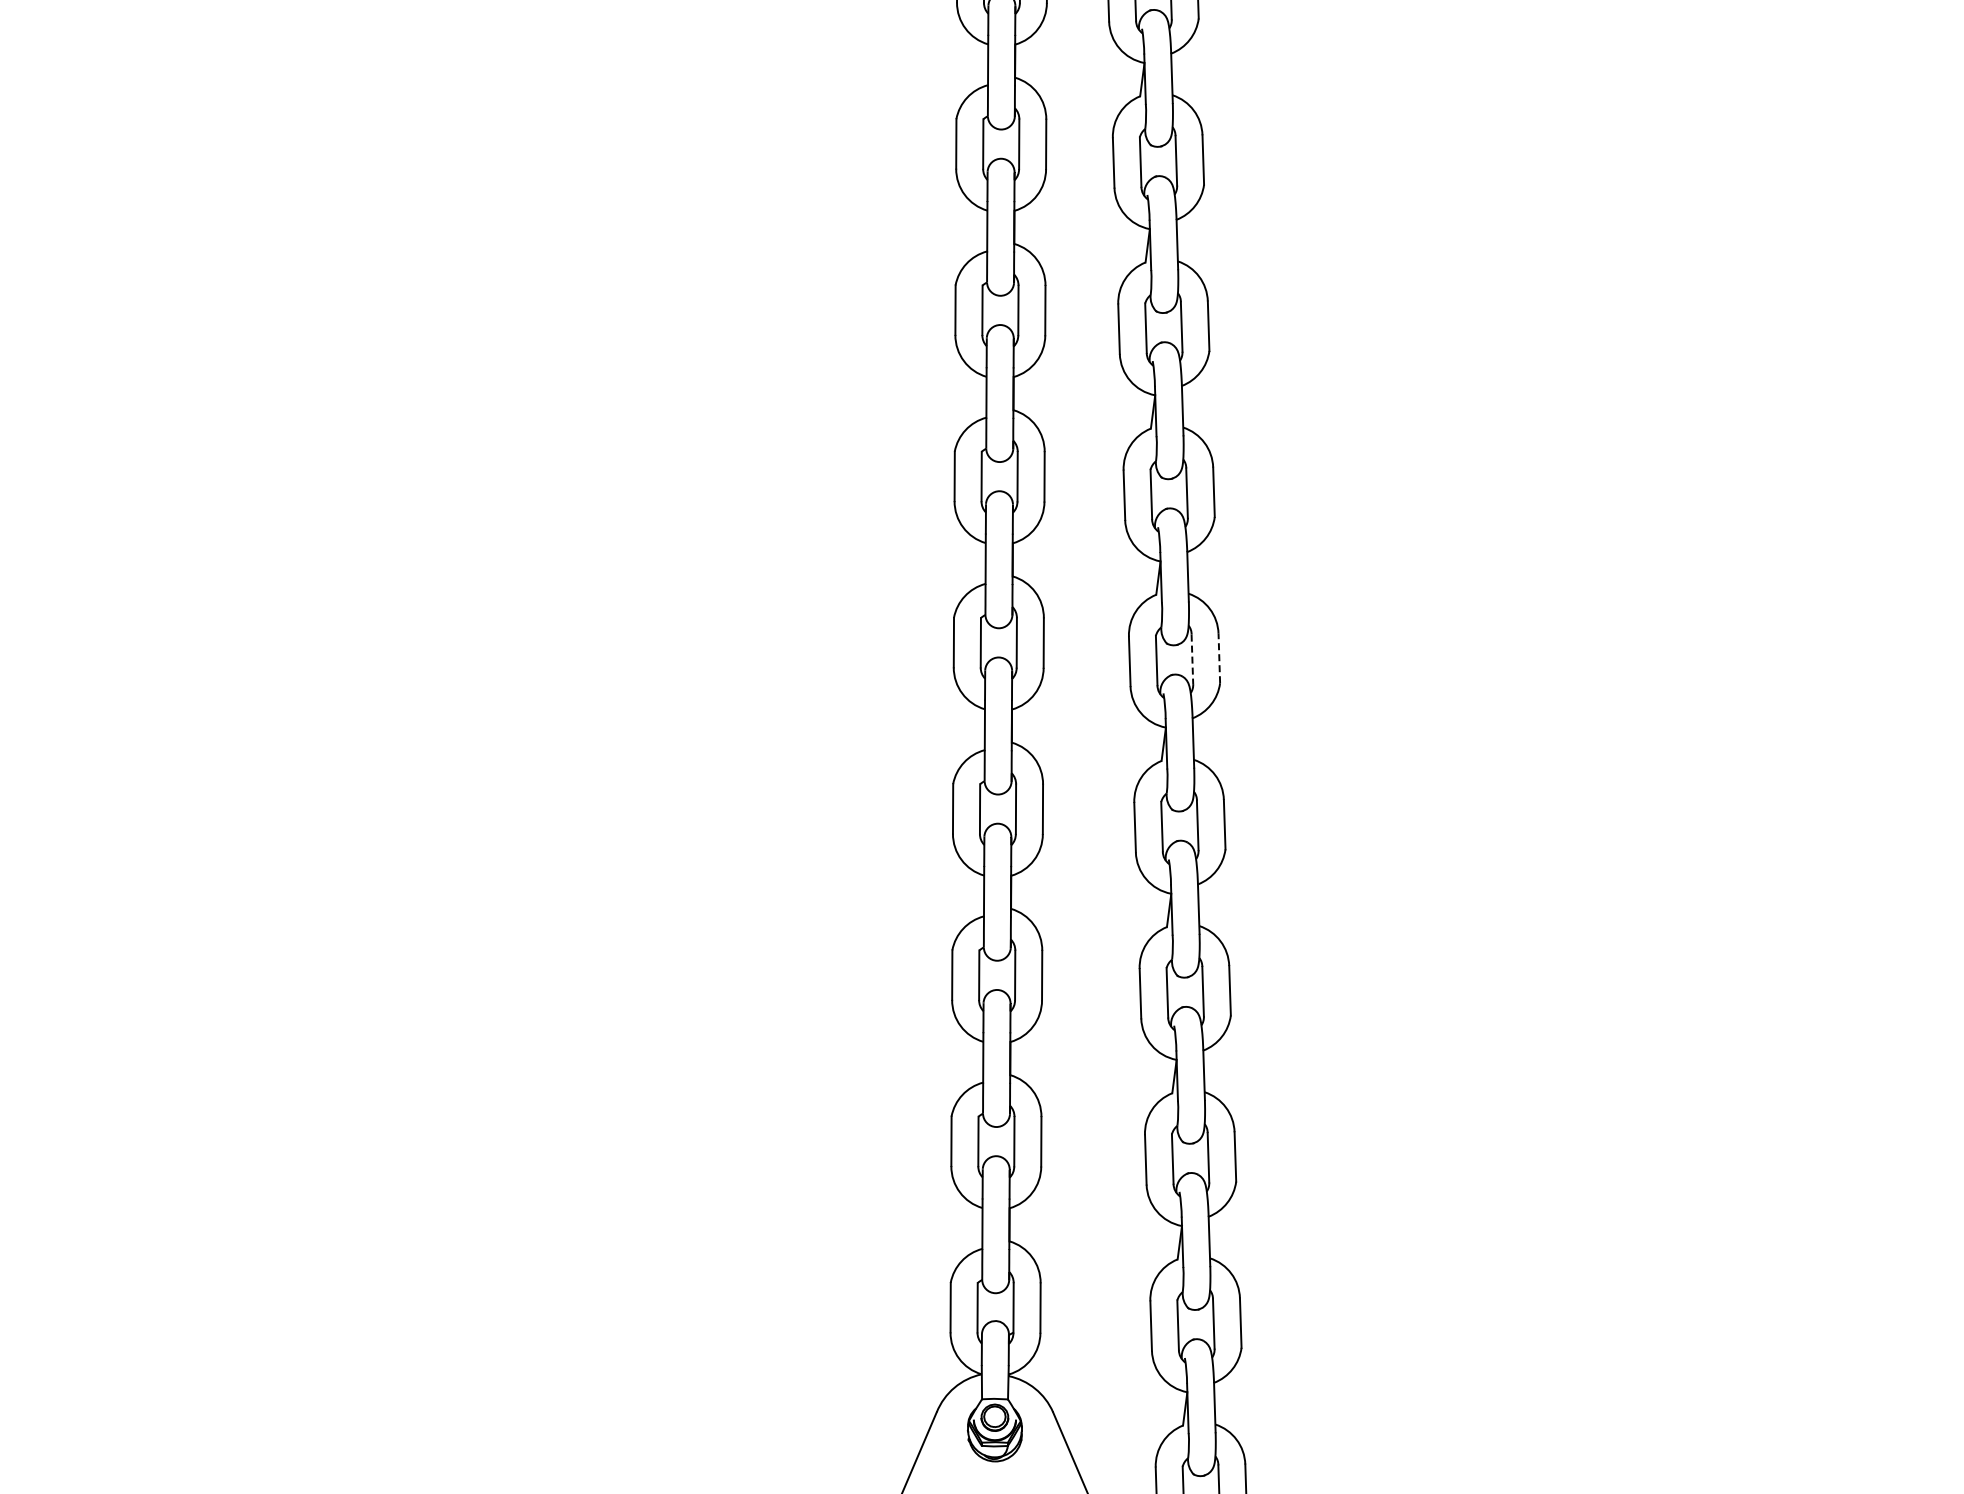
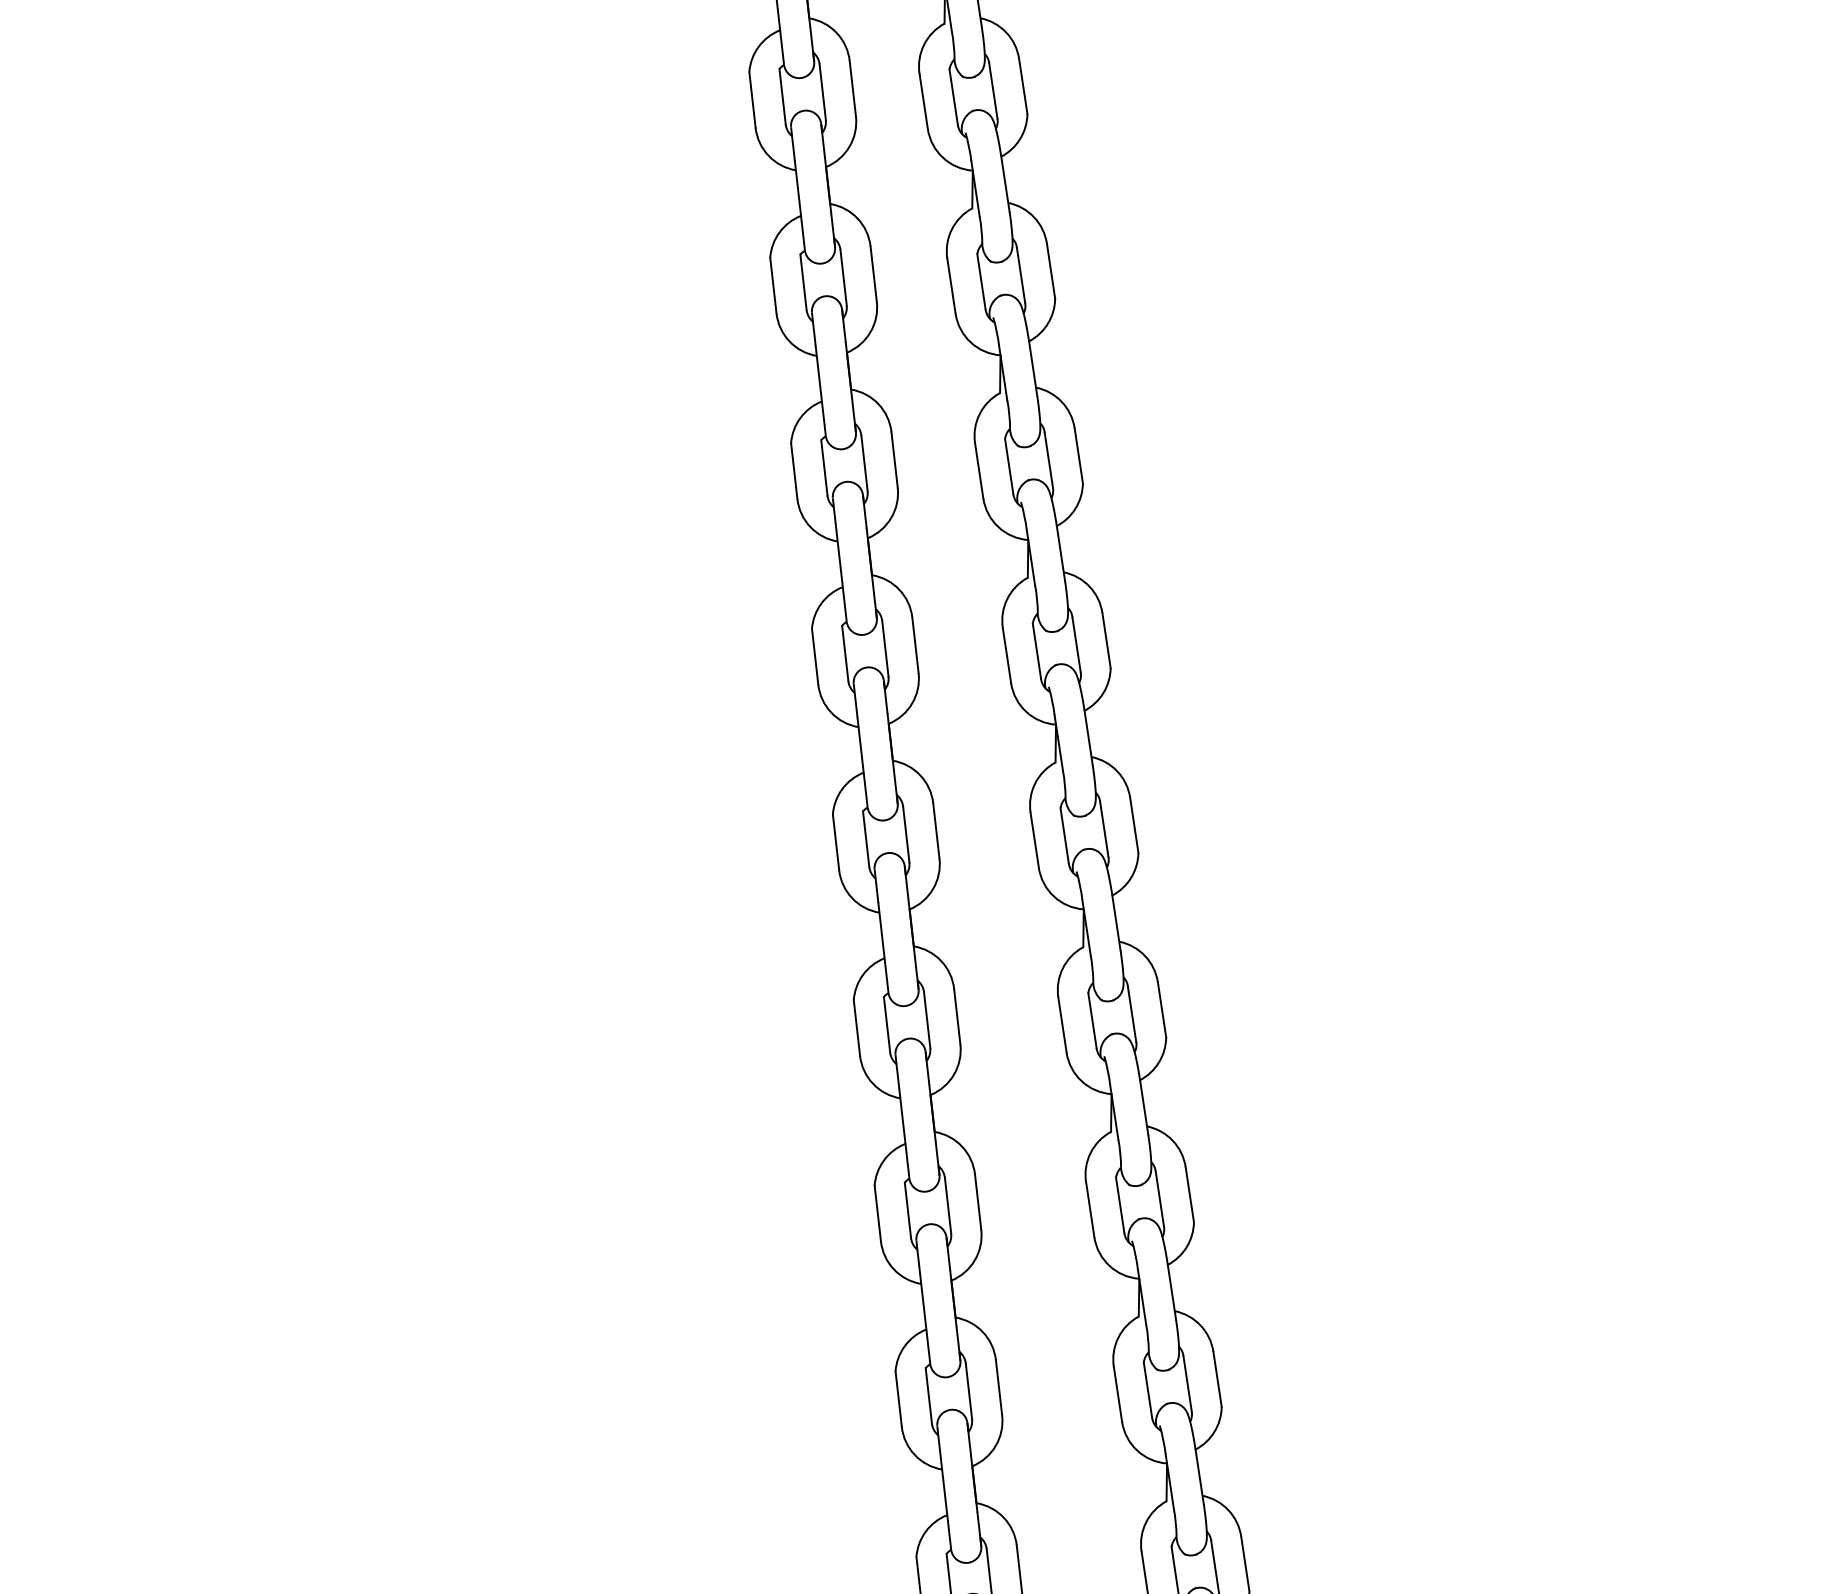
line: (1219, 658) -> (1134, 825), dashed -> solid
line: (1192, 659) -> (1104, 829), dashed -> solid

